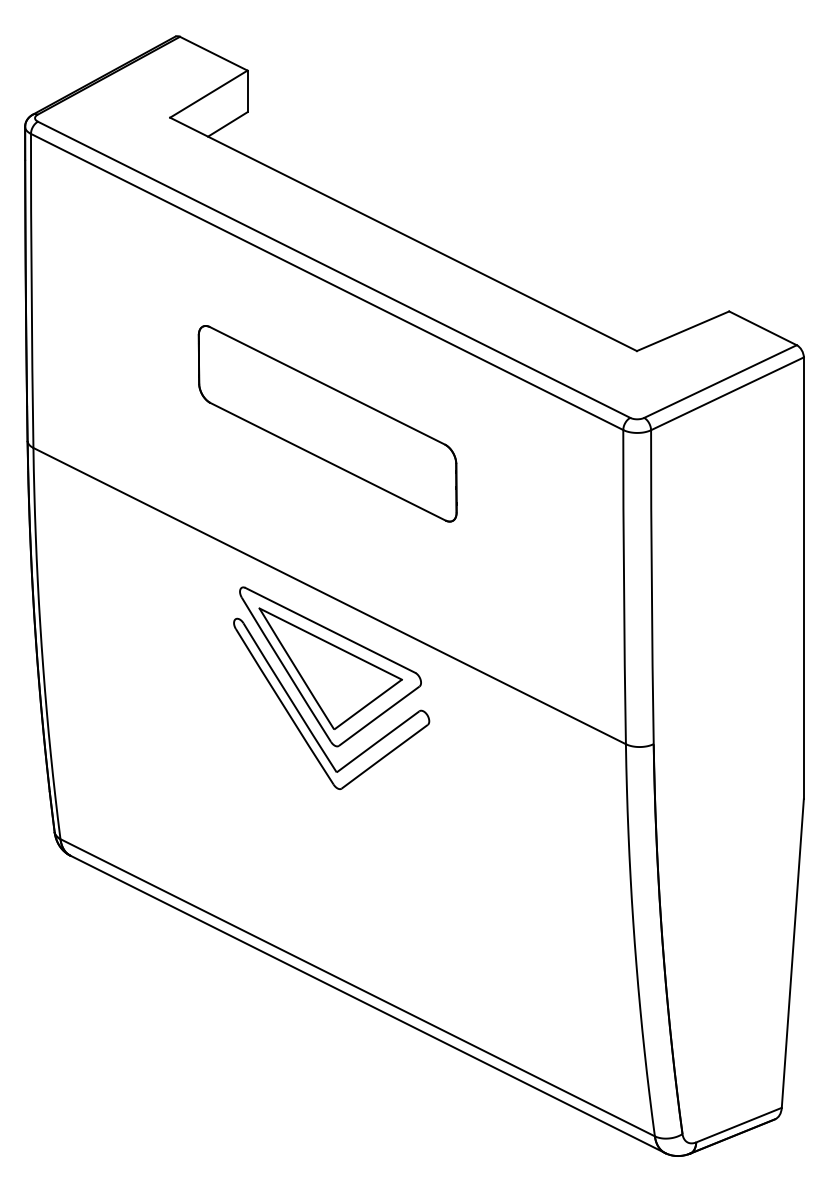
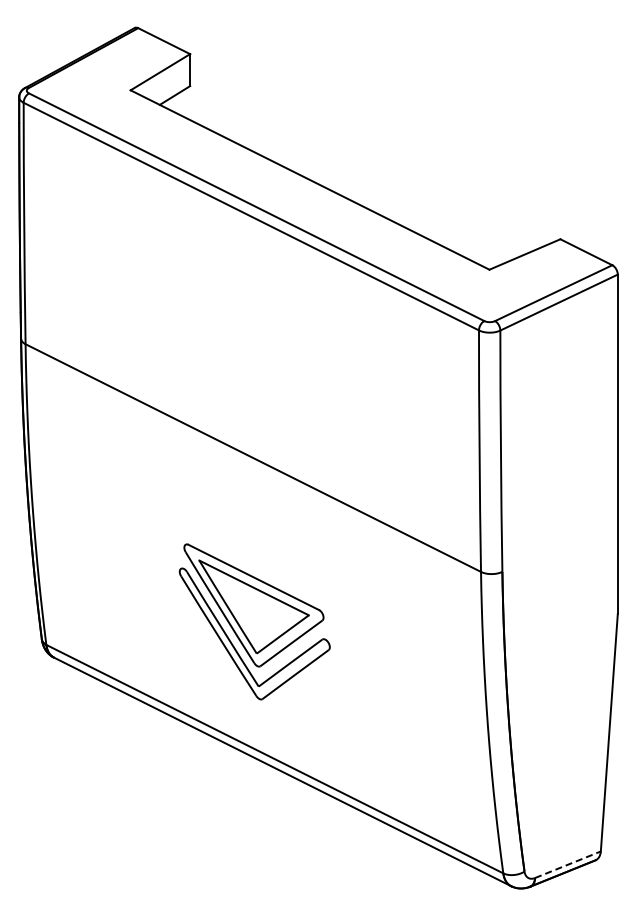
part: (327, 423) -> (251, 325), removed
part: (331, 687) -> (254, 621), moved
line: (739, 1124) -> (568, 864), solid -> dashed

